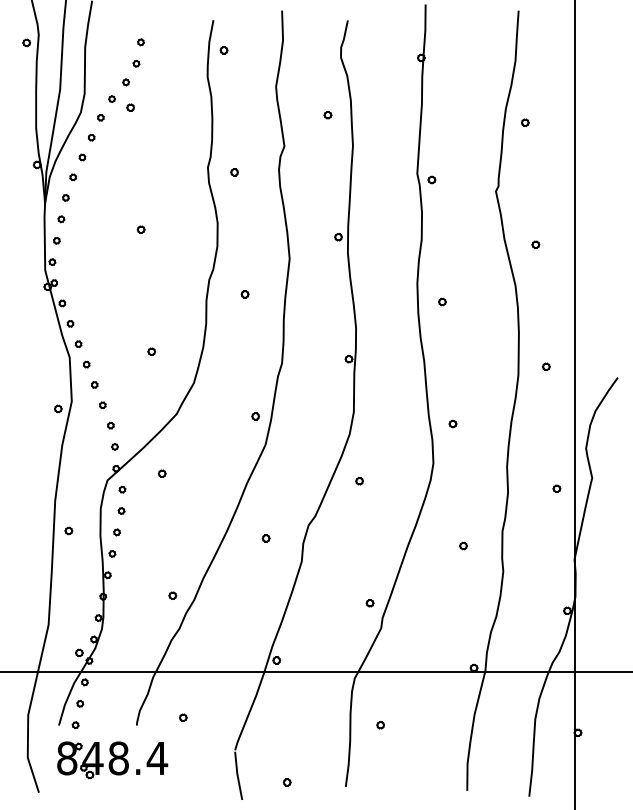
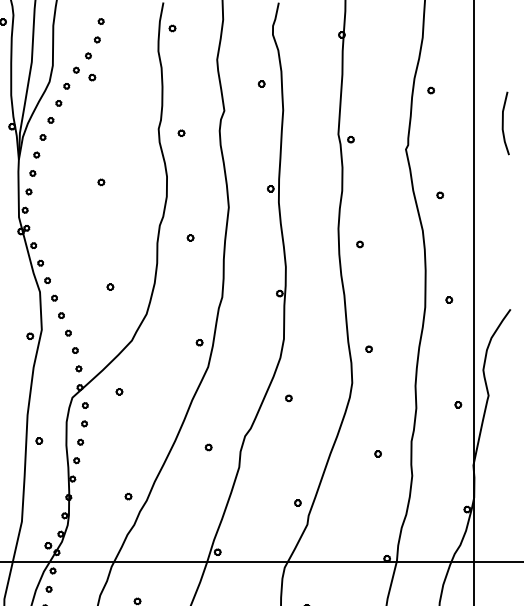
line: (609, 160) -> (503, 122), added

